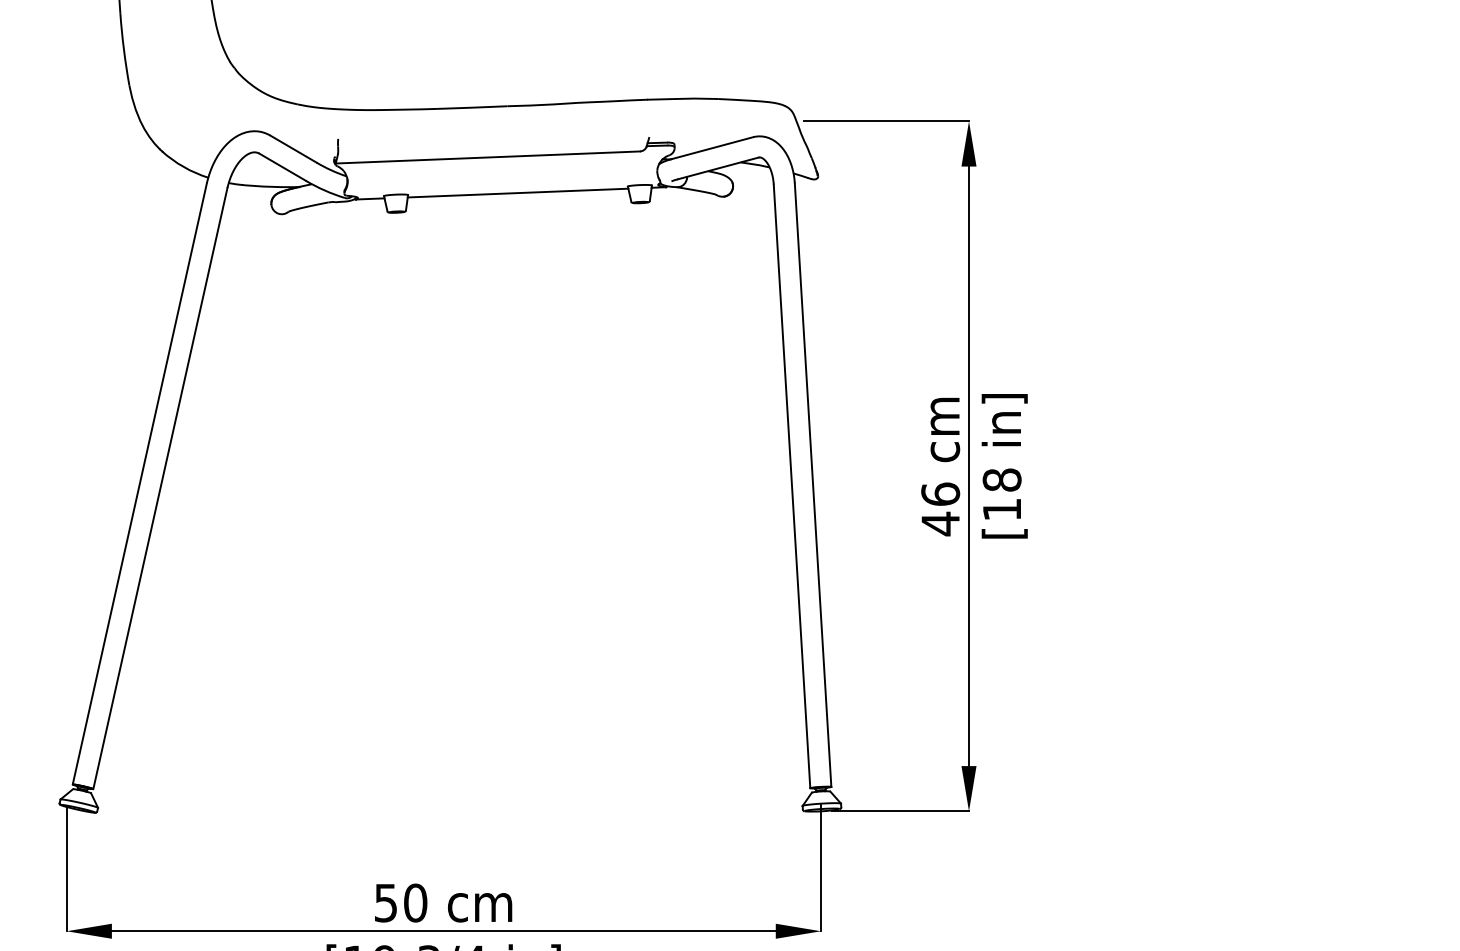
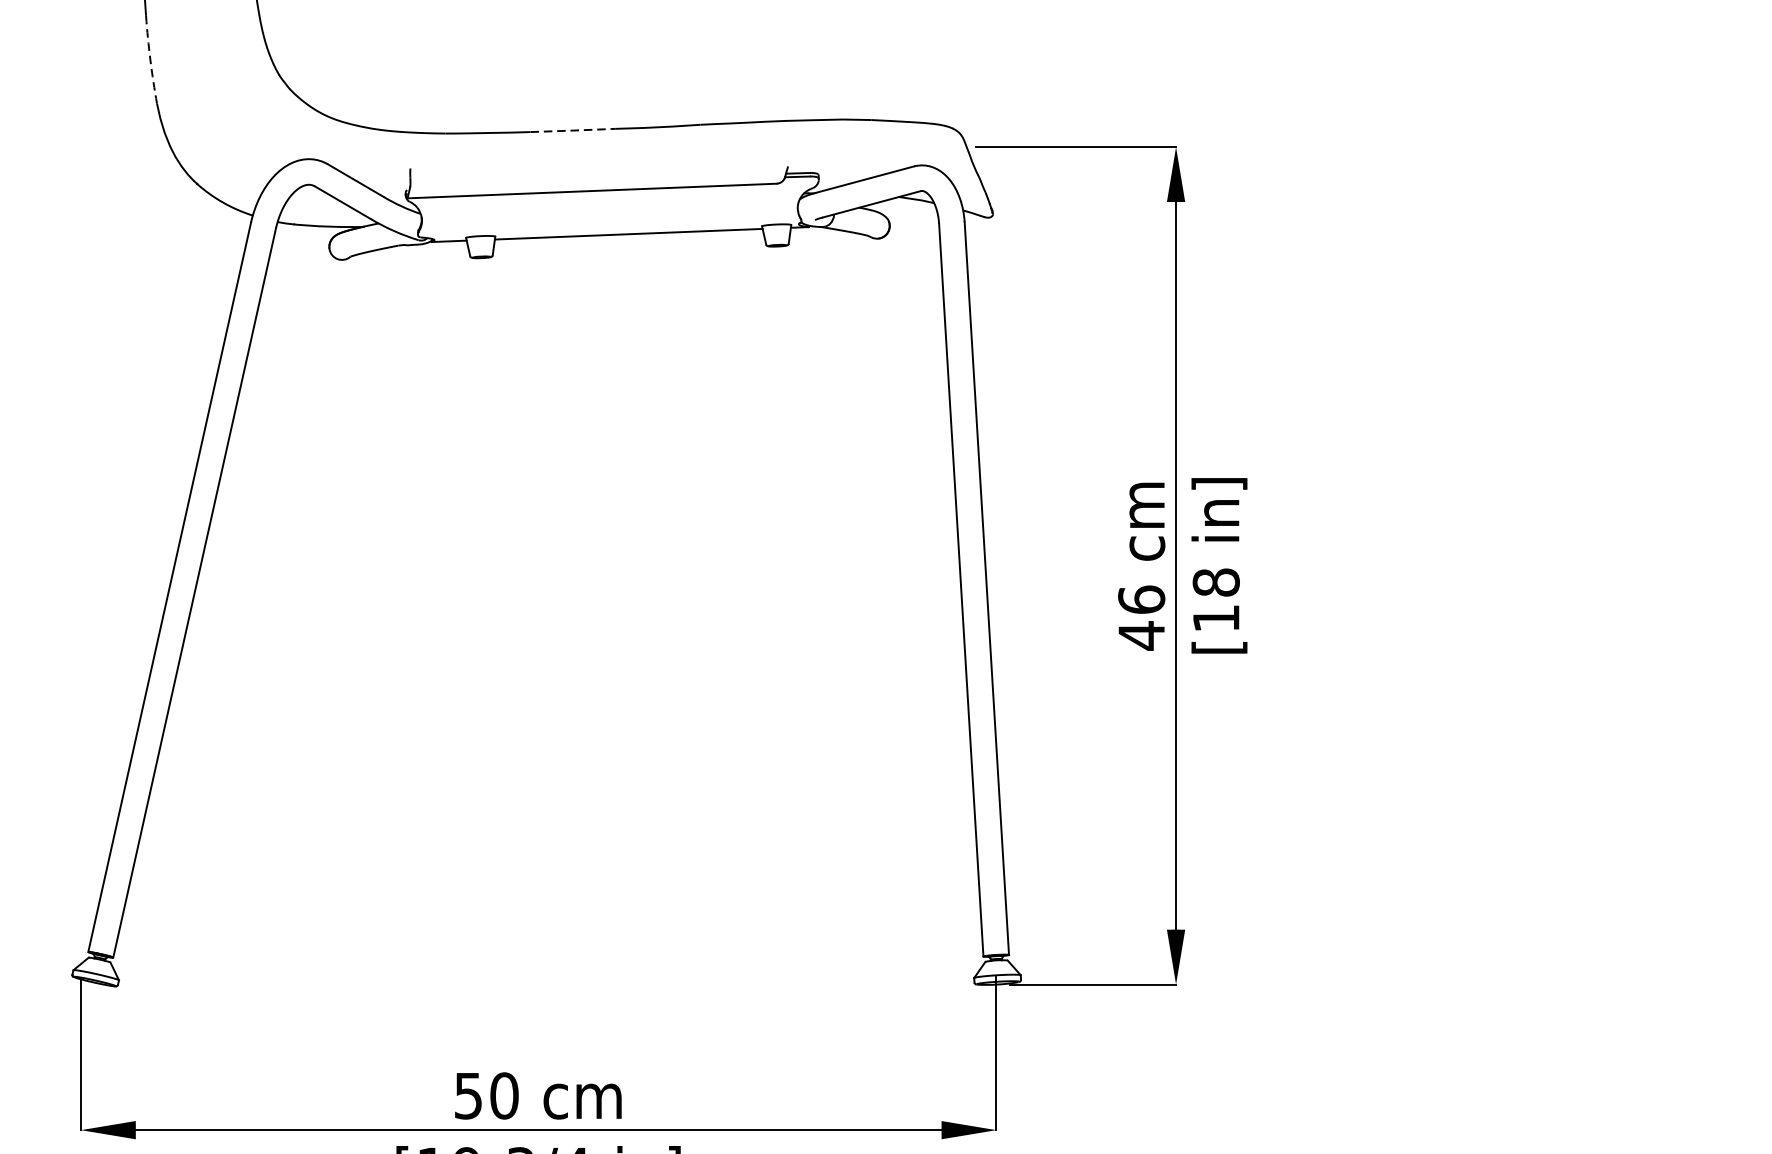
arc: (123, 49) -> (149, 59), solid -> dashed
line: (472, 107) -> (573, 130), solid -> dashed

